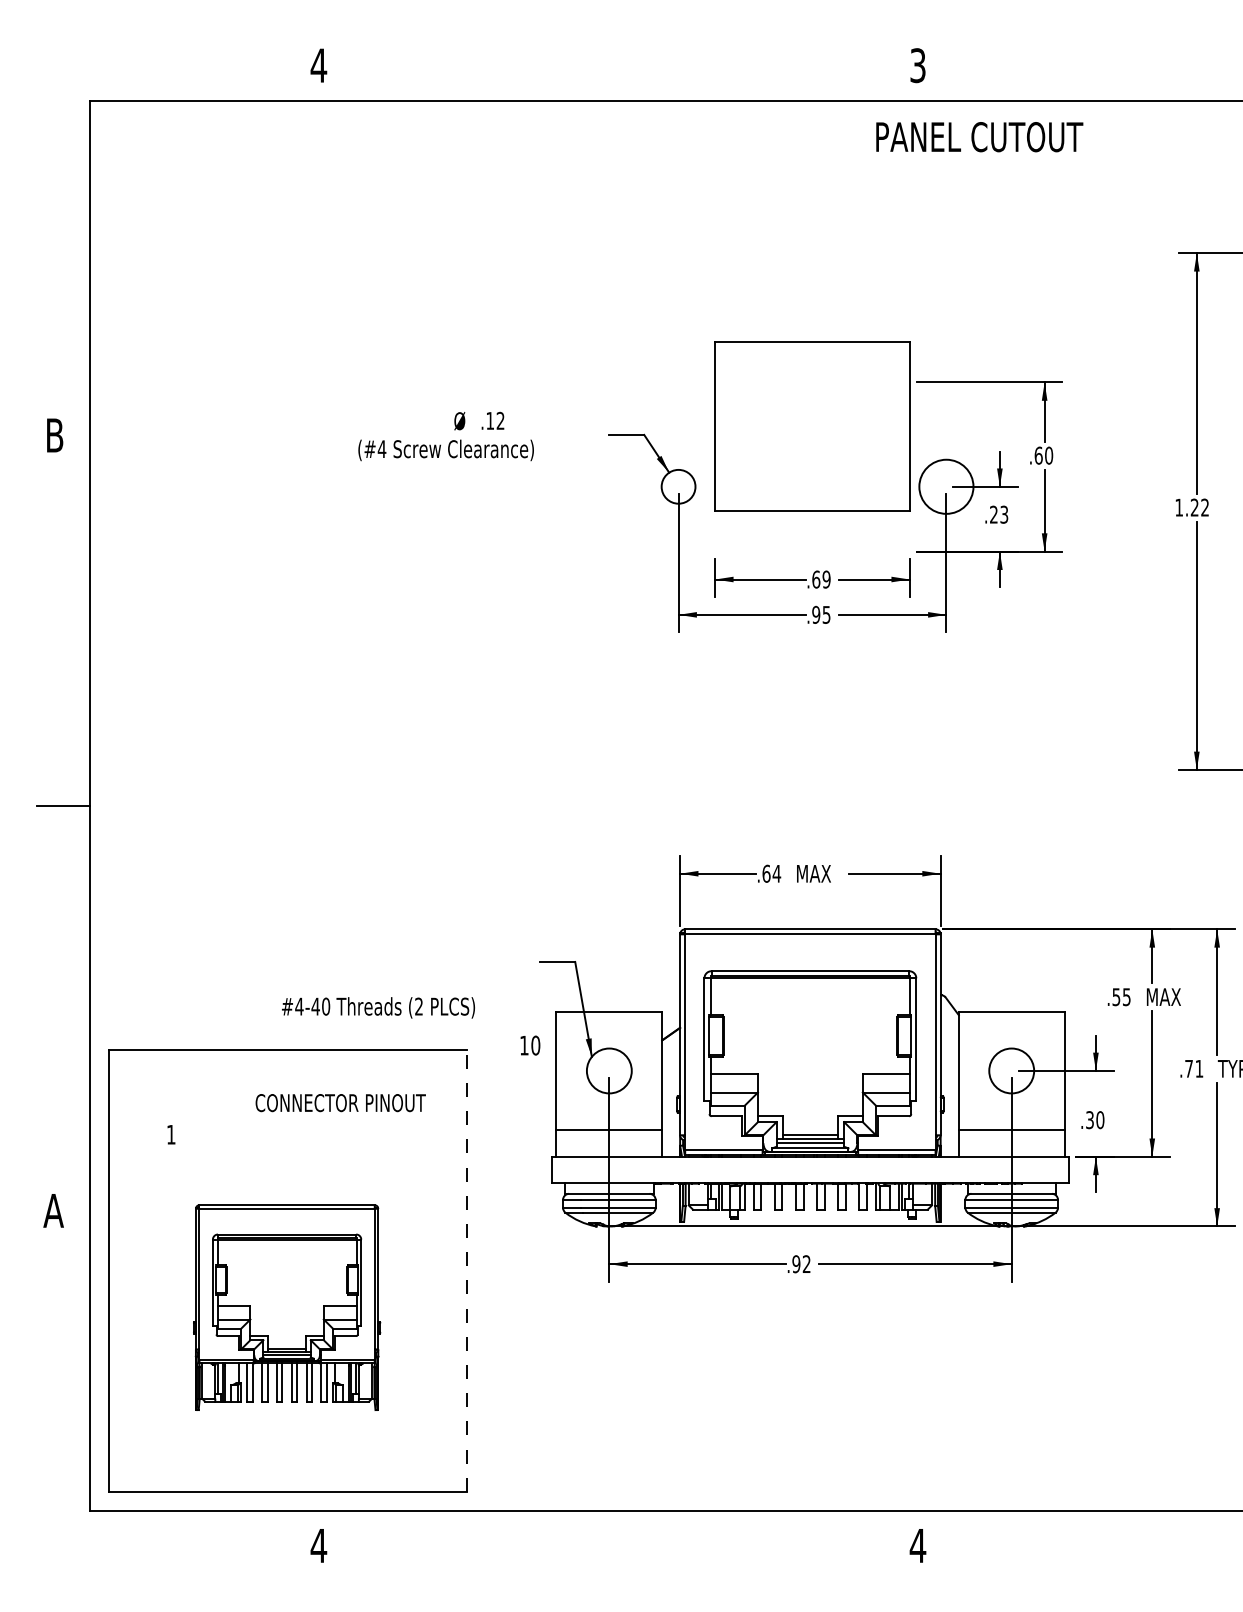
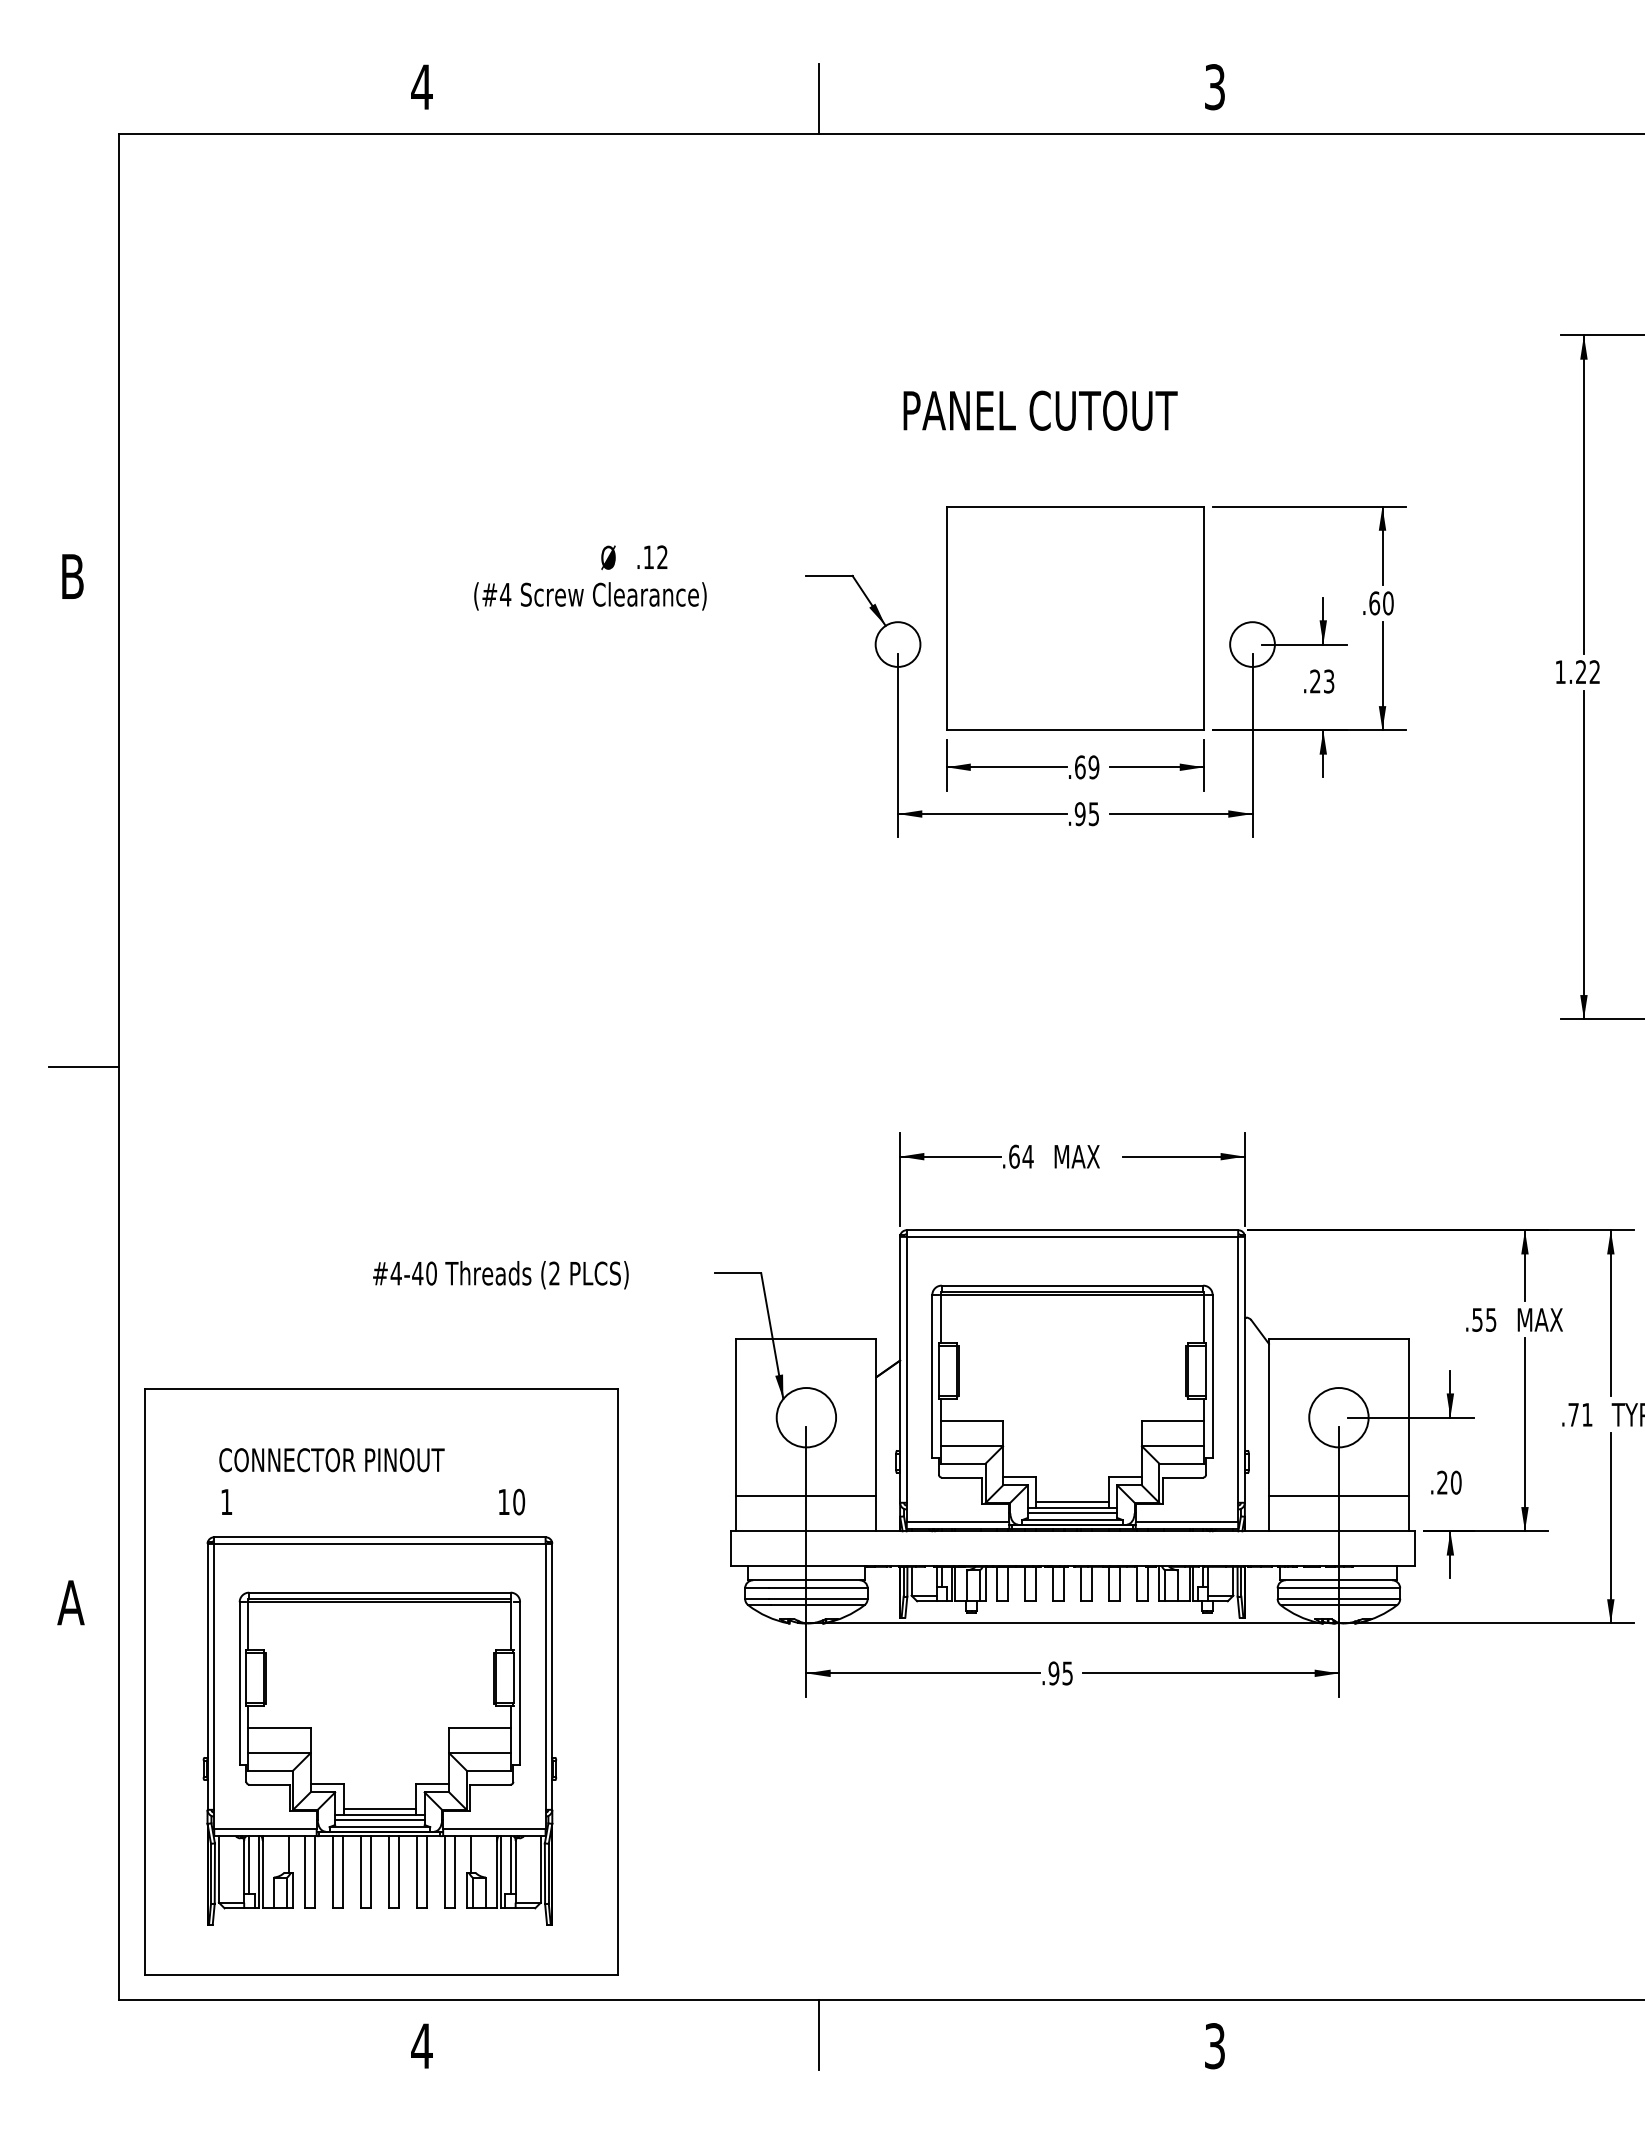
line: (619, 74) -> (819, 99), added
text: (979, 136) -> (1040, 410), moved
part: (812, 426) -> (1075, 618), moved
circle: (946, 486) -> (1252, 644), size x0.62
text: (378, 1008) -> (500, 1275), moved
text: (530, 1045) -> (512, 1501), moved
text: (340, 1103) -> (331, 1460), moved
text: (1089, 1119) -> (1442, 1482), .30 -> .20
text: (806, 1264) -> (1067, 1673), .92 -> .95
line: (466, 1271) -> (617, 1682), dashed -> solid
part: (286, 1307) -> (379, 1730), size x1.43
line: (619, 1537) -> (819, 2034), added
text: (917, 1546) -> (1214, 2046), 4 -> 3

